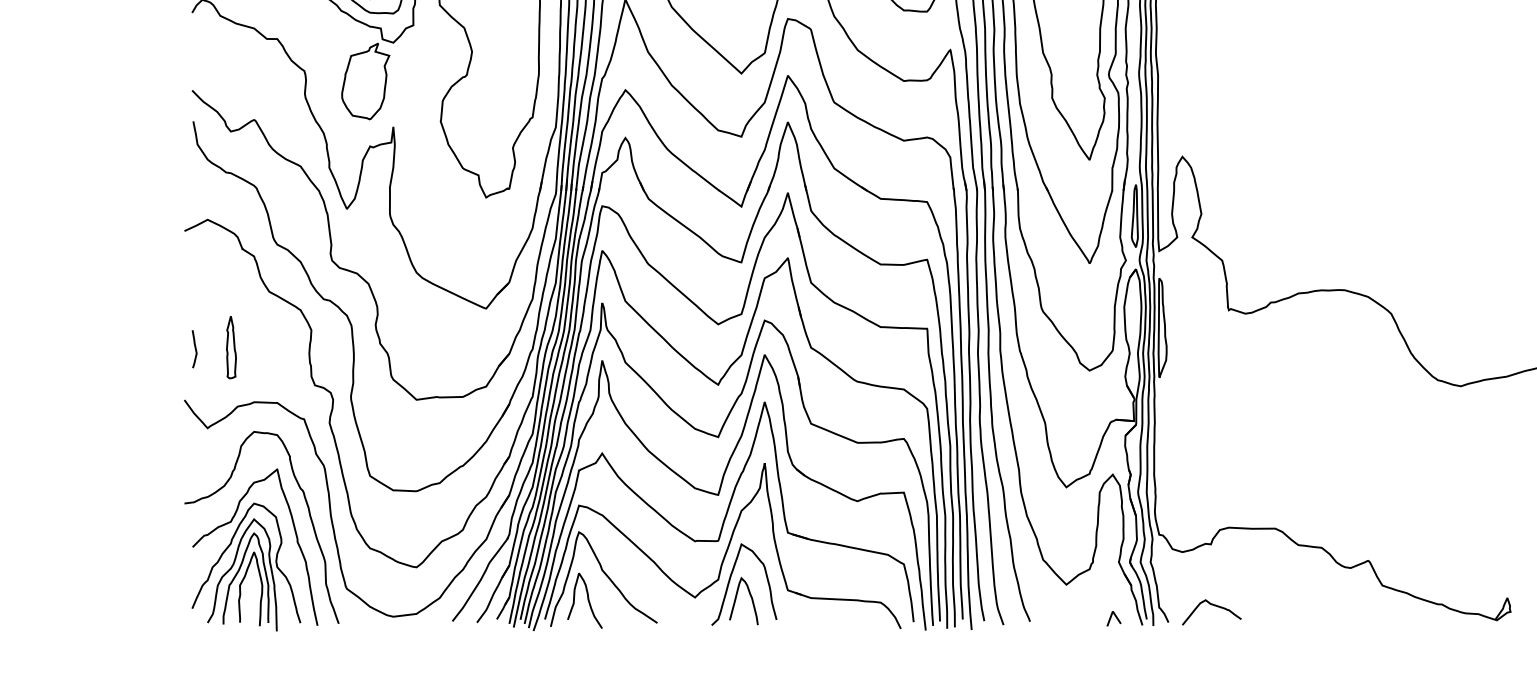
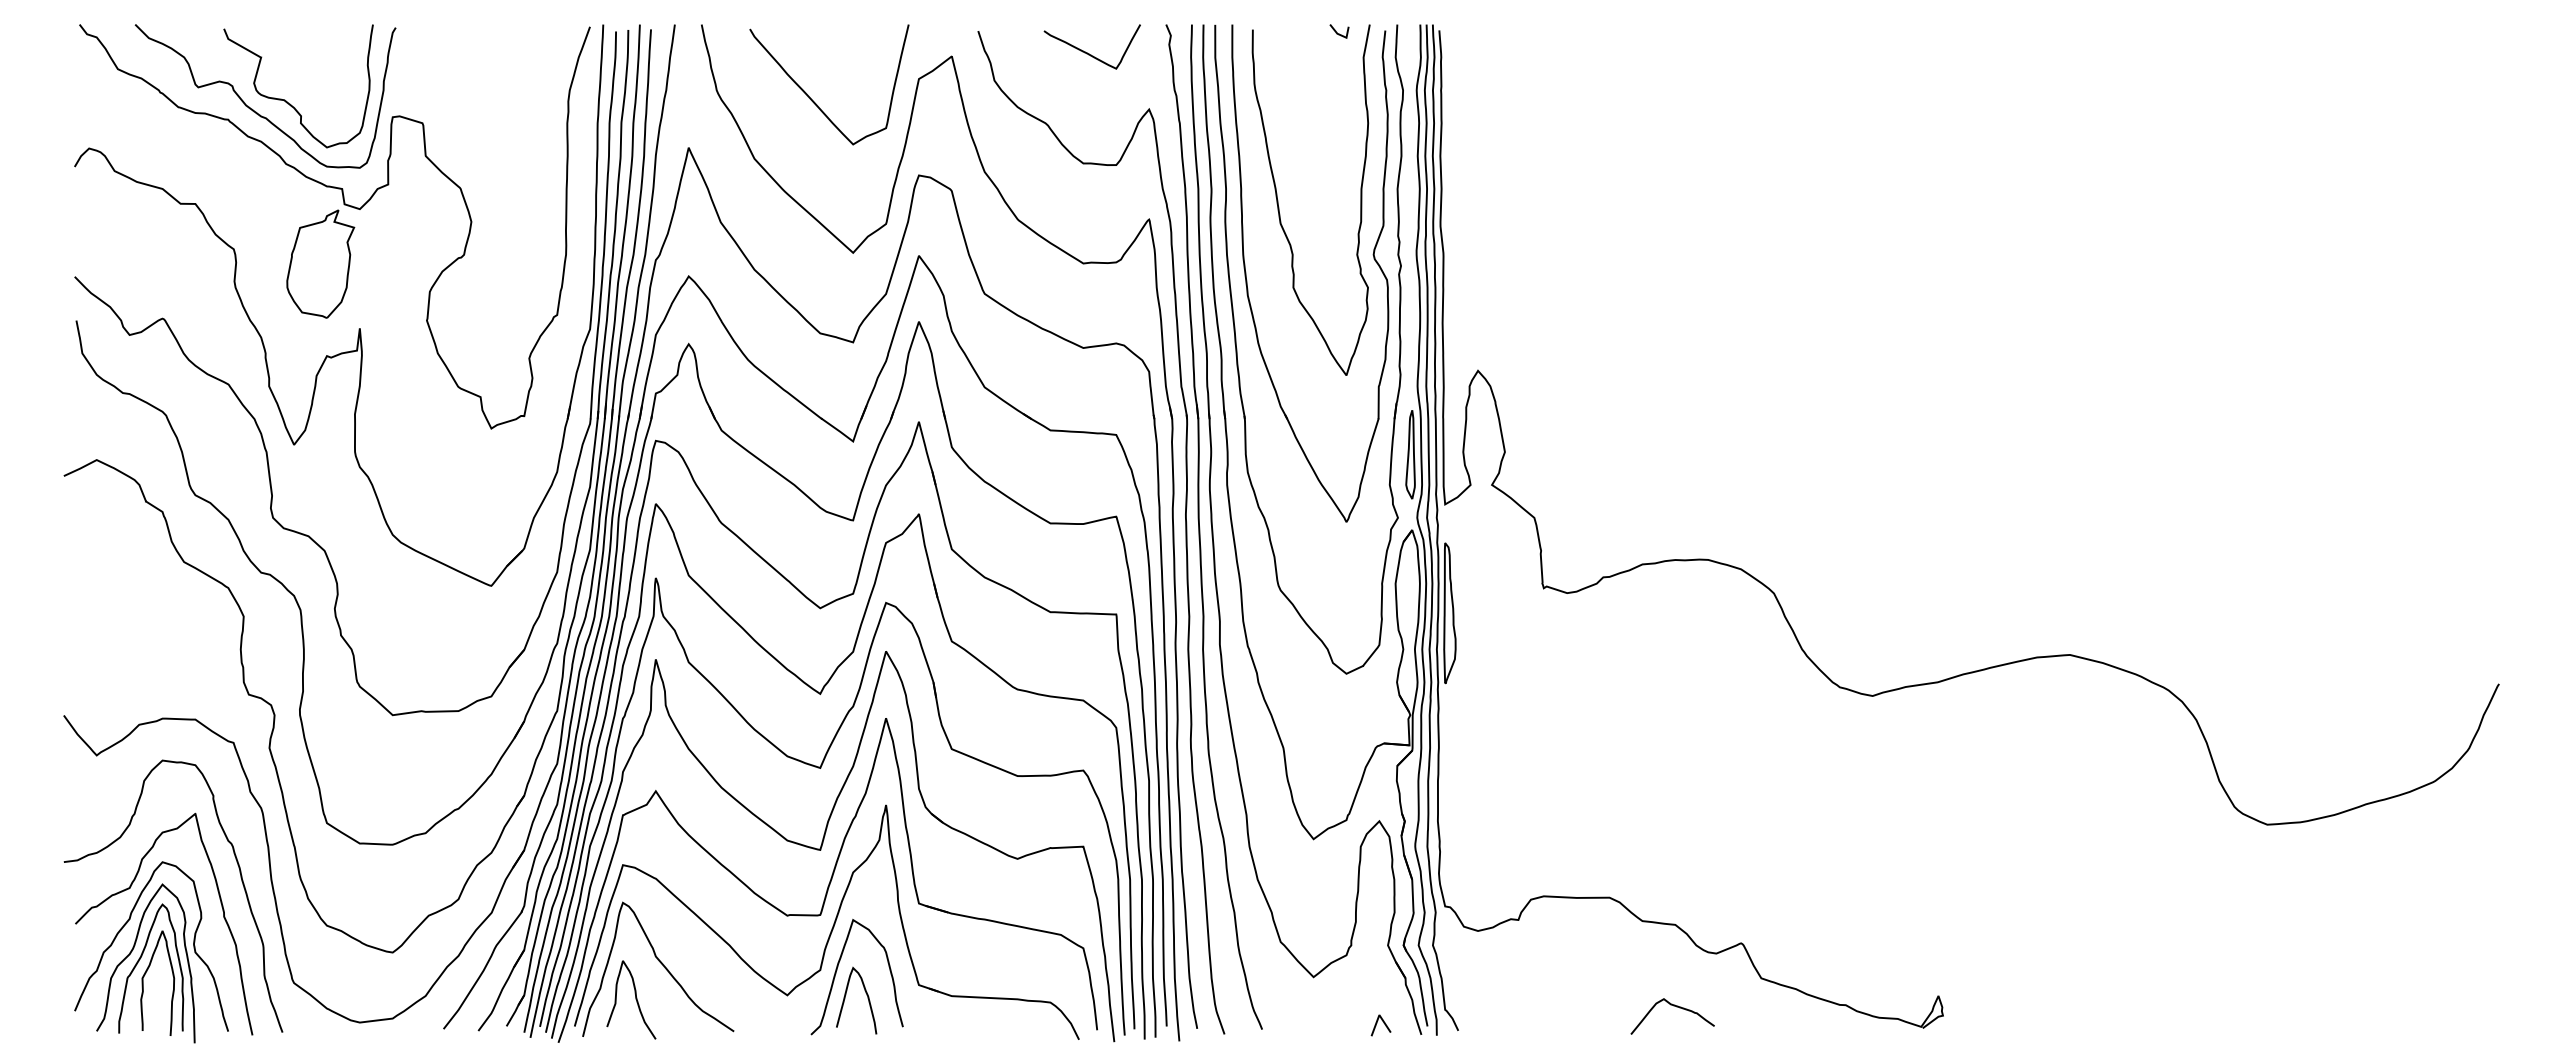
part: (231, 347) -> (130, 640), removed
curve: (194, 348) -> (78, 642), removed
curve: (1214, 606) -> (1676, 1007), moved

